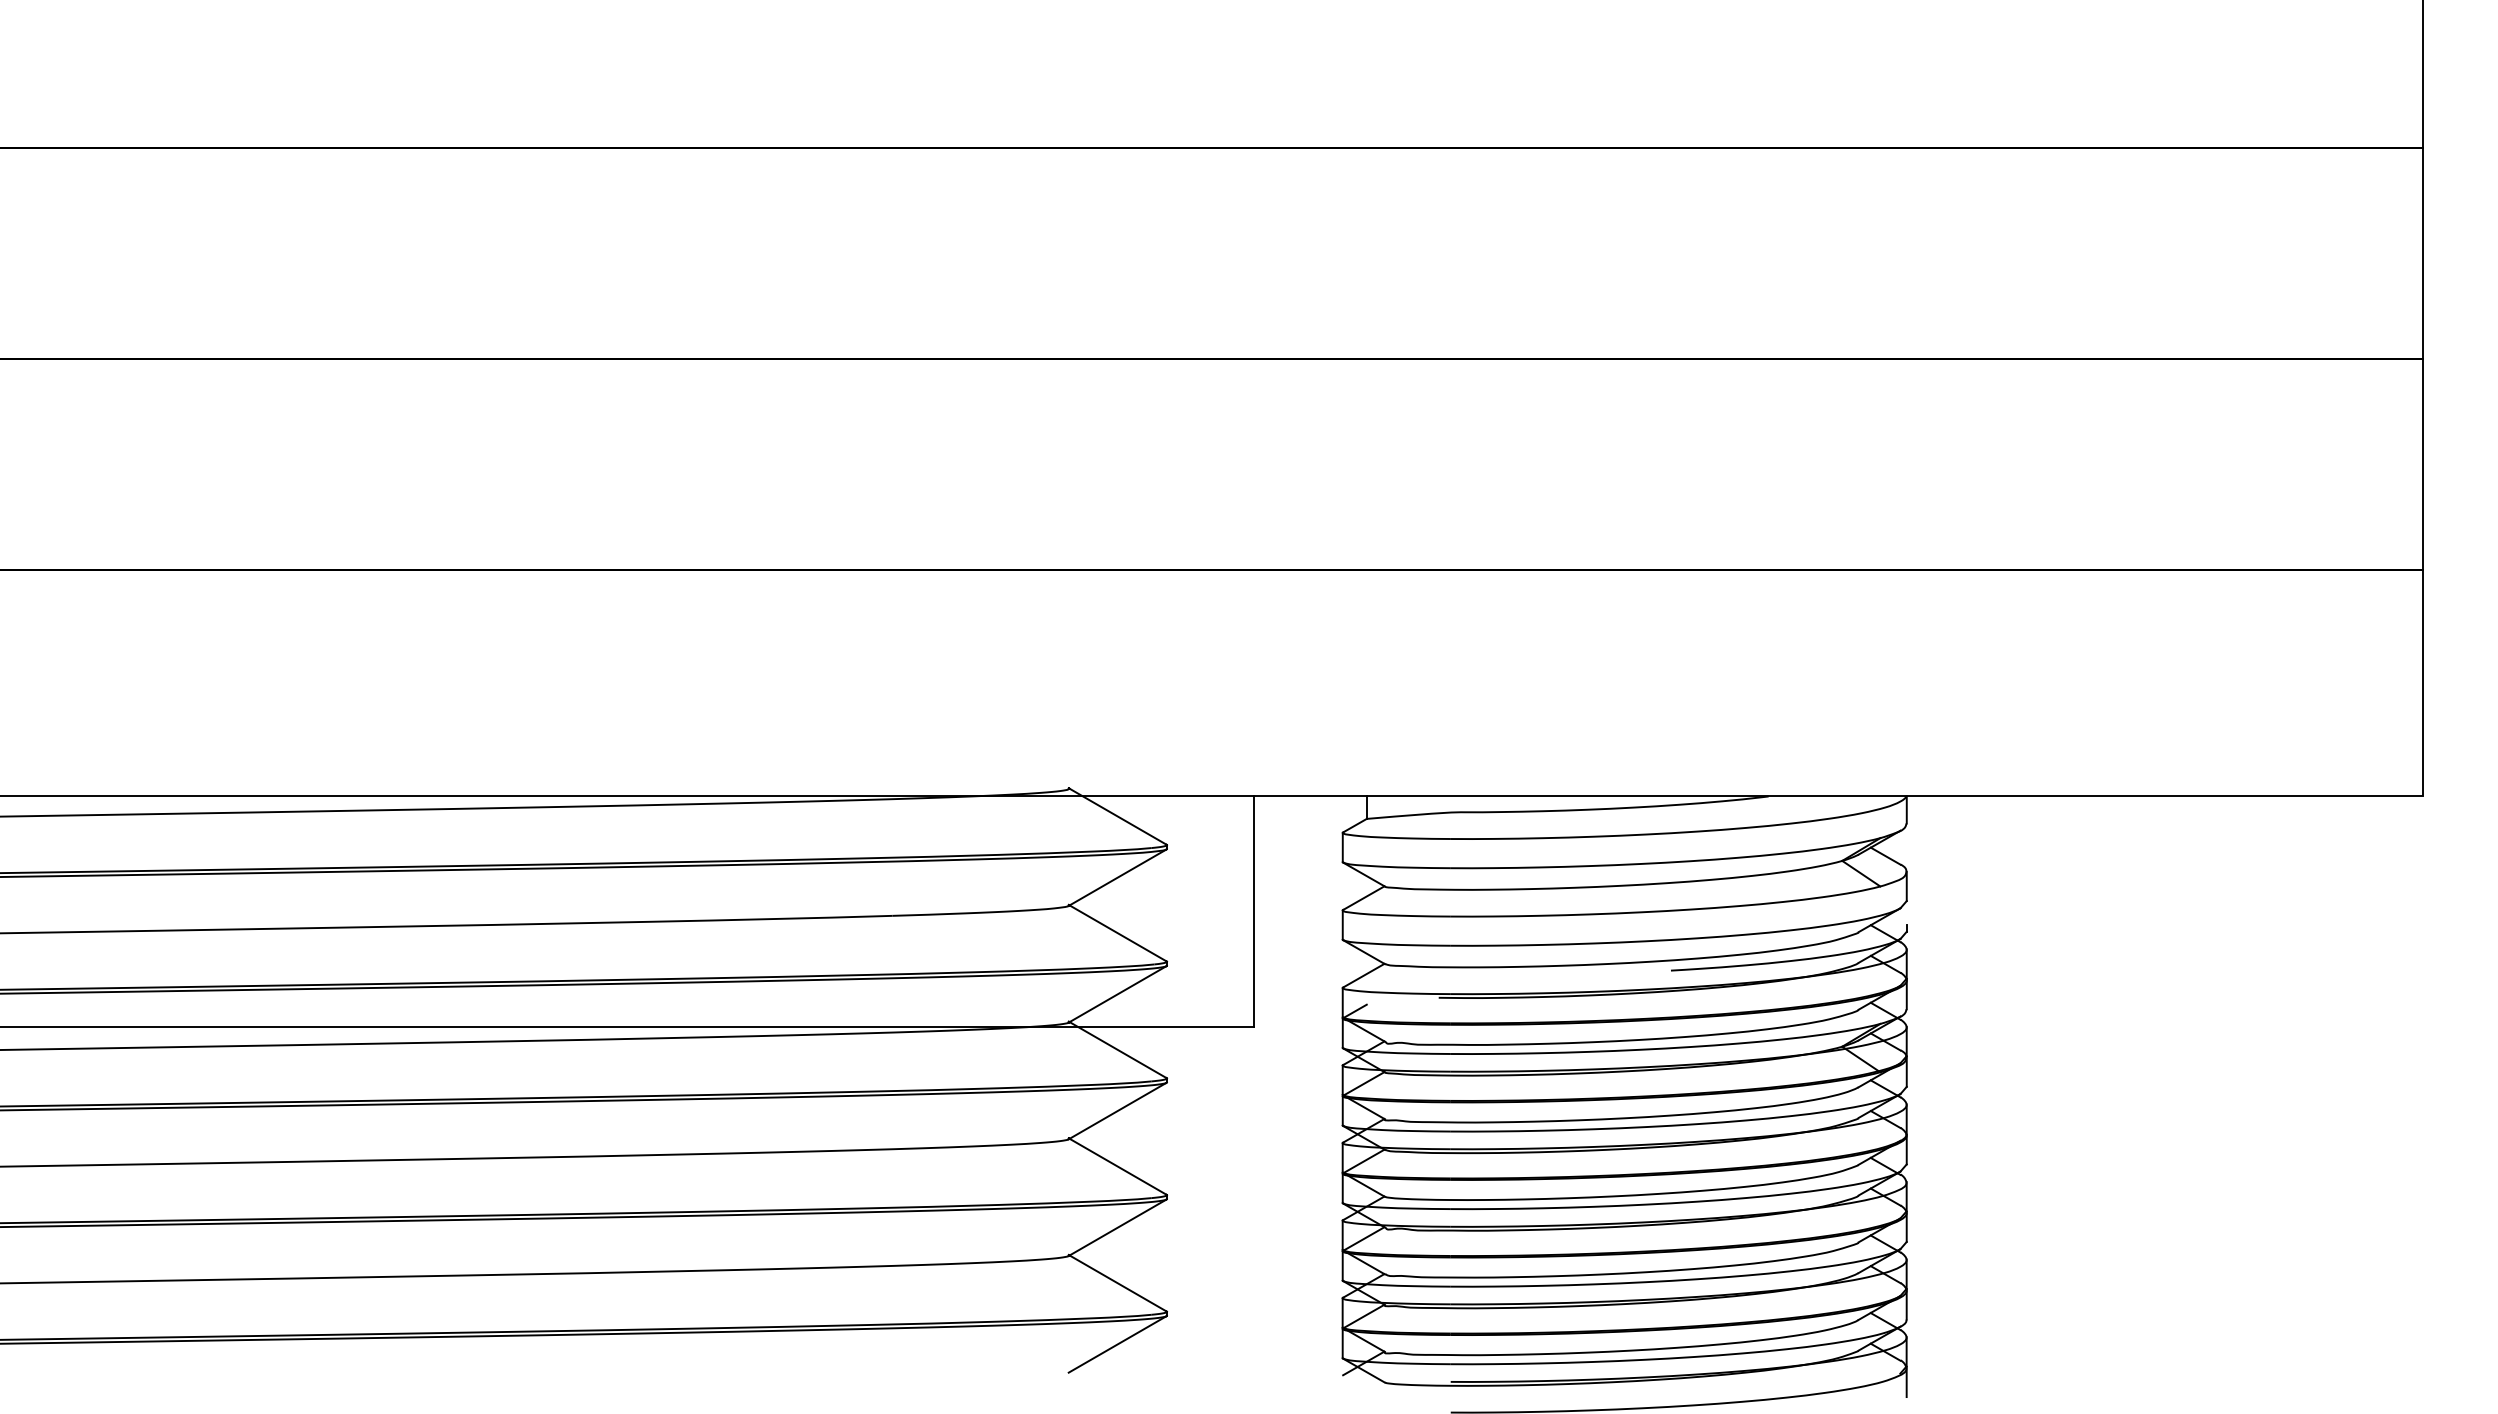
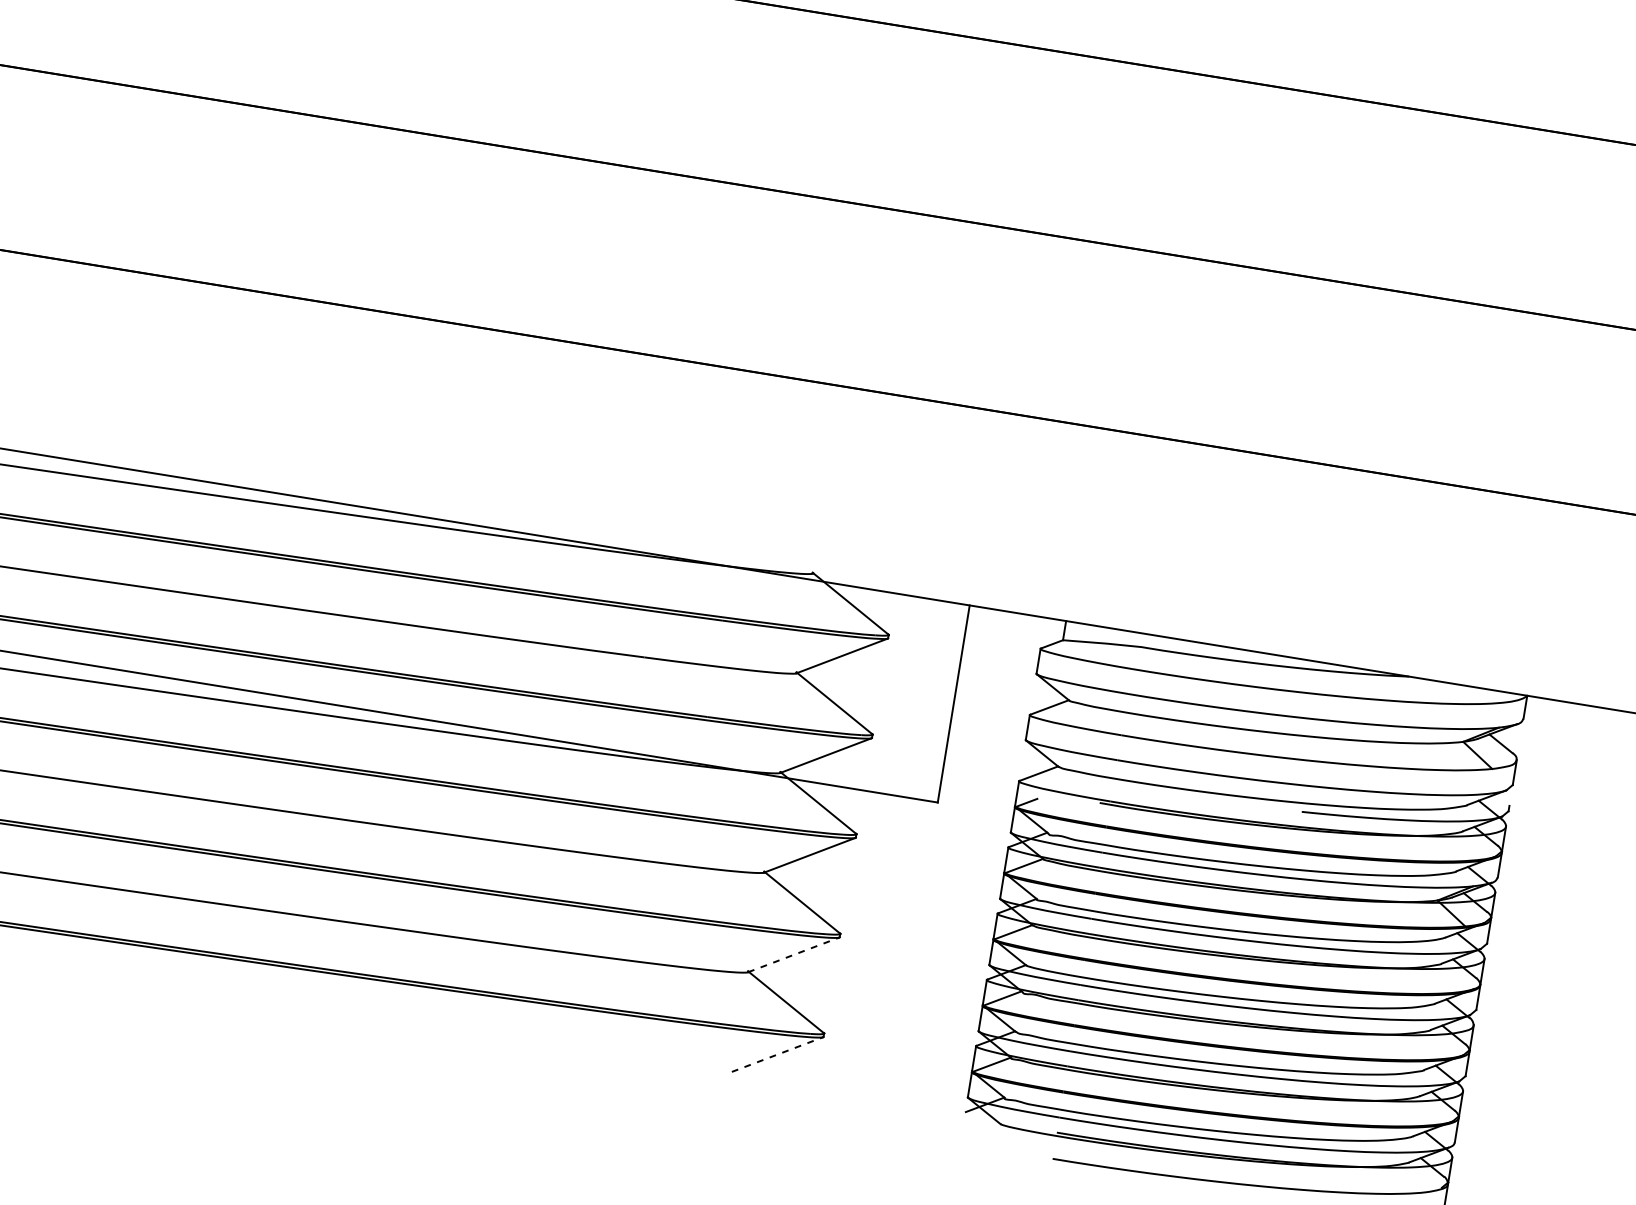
line: (1118, 1227) -> (794, 954), solid -> dashed
line: (1118, 1344) -> (778, 1054), solid -> dashed

